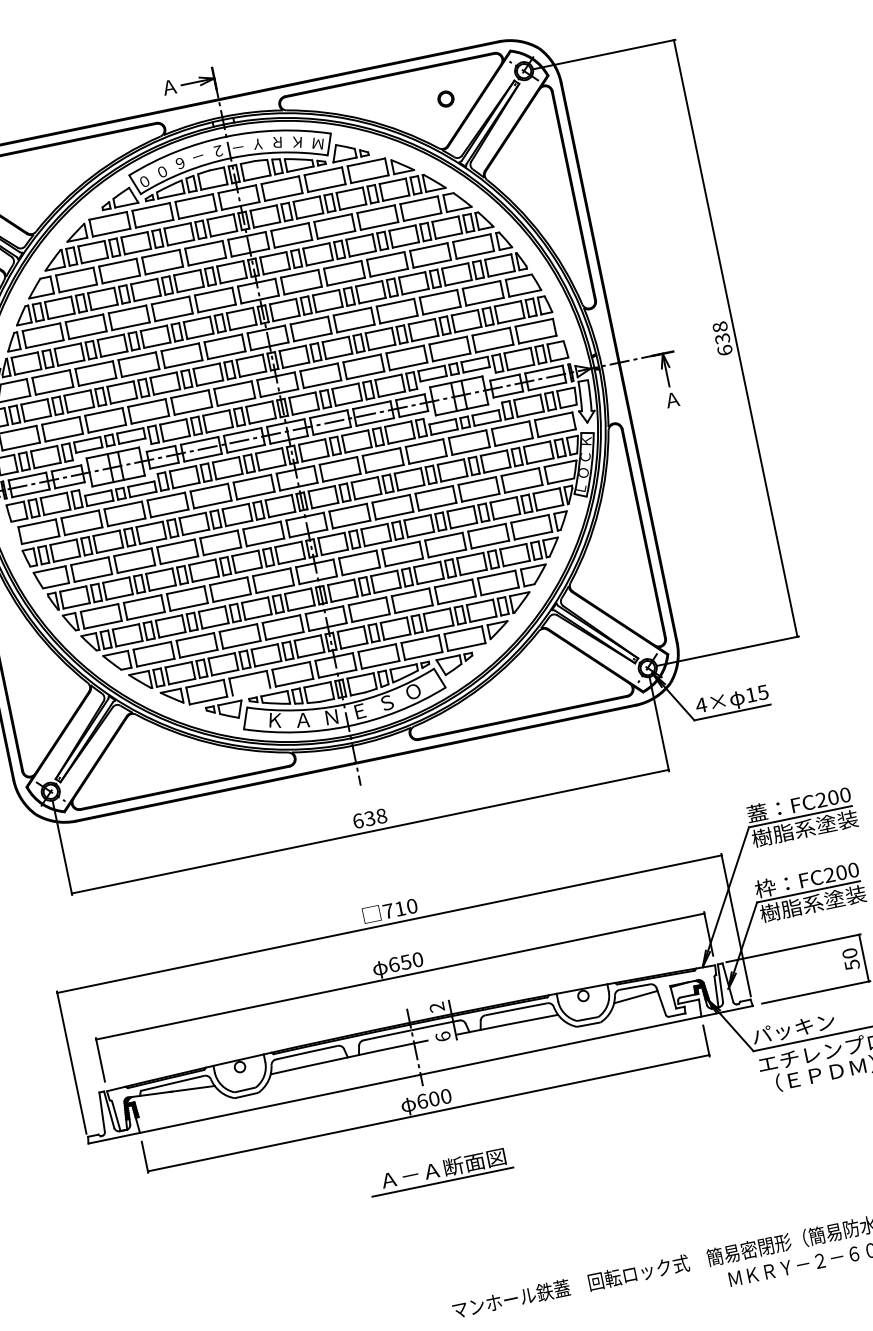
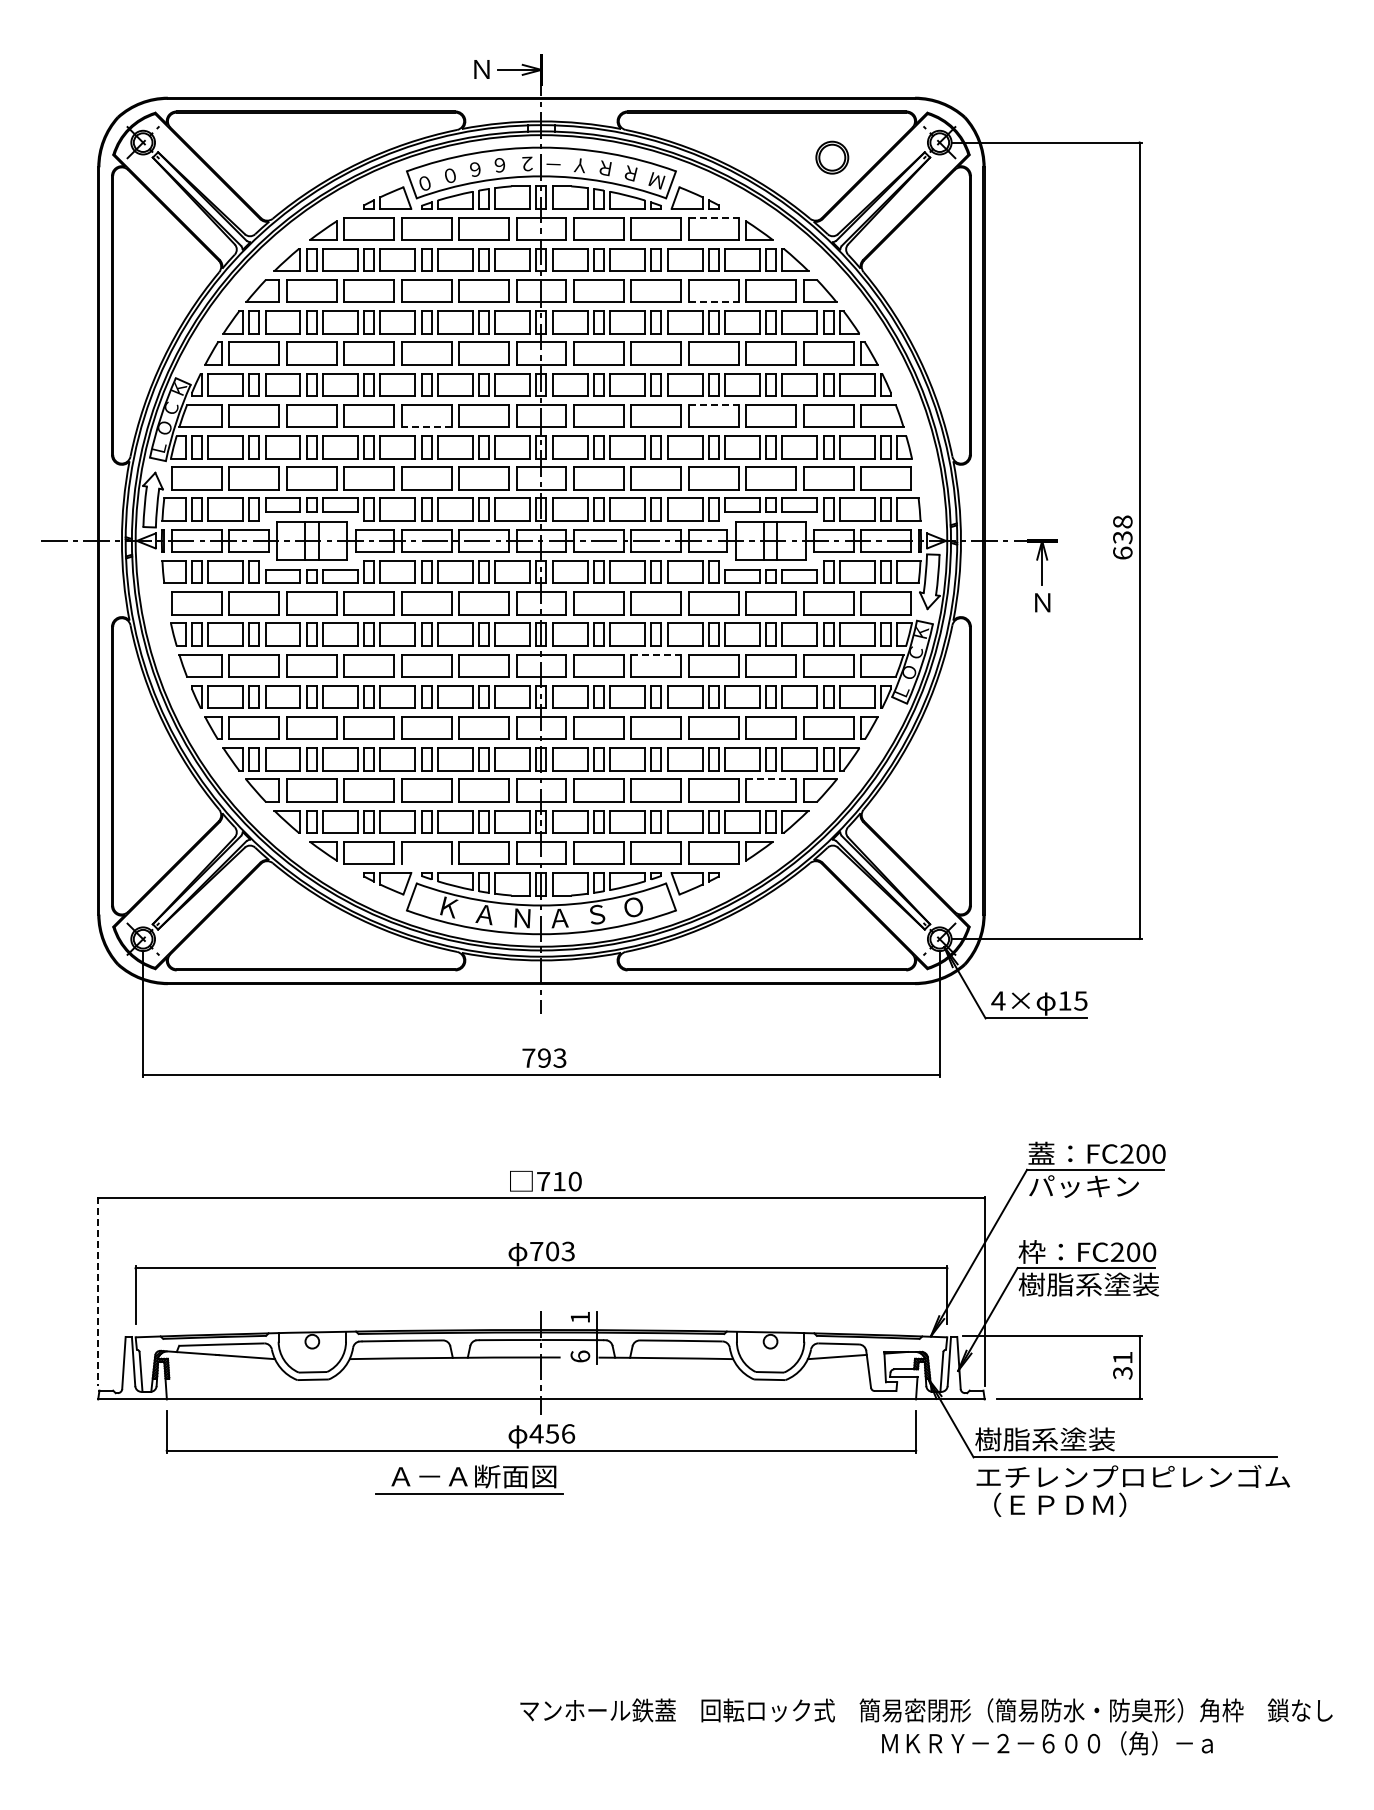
text: (169, 87) -> (481, 69), Ａ -> Ｎ
part: (446, 98) -> (832, 157), size x1.6
text: (297, 142) -> (630, 173), Ｋ -> Ｒ
text: (198, 156) -> (500, 165), － -> ６
line: (366, 162) -> (713, 217), solid -> dashed
line: (379, 226) -> (713, 302), solid -> dashed
line: (395, 302) -> (713, 404), solid -> dashed
line: (183, 364) -> (426, 427), solid -> dashed
text: (672, 399) -> (1042, 602), Ａ -> Ｎ
line: (391, 498) -> (656, 654), solid -> dashed
line: (496, 574) -> (771, 779), solid -> dashed
text: (359, 711) -> (559, 918), Ｅ -> Ａ
text: (369, 818) -> (544, 1057), 638 -> 793
text: (805, 828) -> (1098, 1186), 樹脂系塗装 -> パッキン
text: (850, 959) -> (1122, 1365), 50 -> 31
text: (406, 962) -> (552, 1251), 650 -> 703
text: (436, 1007) -> (579, 1317), 2 -> 1
text: (803, 1026) -> (1044, 1439), パッキン -> 樹脂系塗装
line: (71, 1062) -> (98, 1291), solid -> dashed
text: (434, 1098) -> (552, 1433), 600 -> 456
part: (440, 1171) -> (469, 1479), moved

